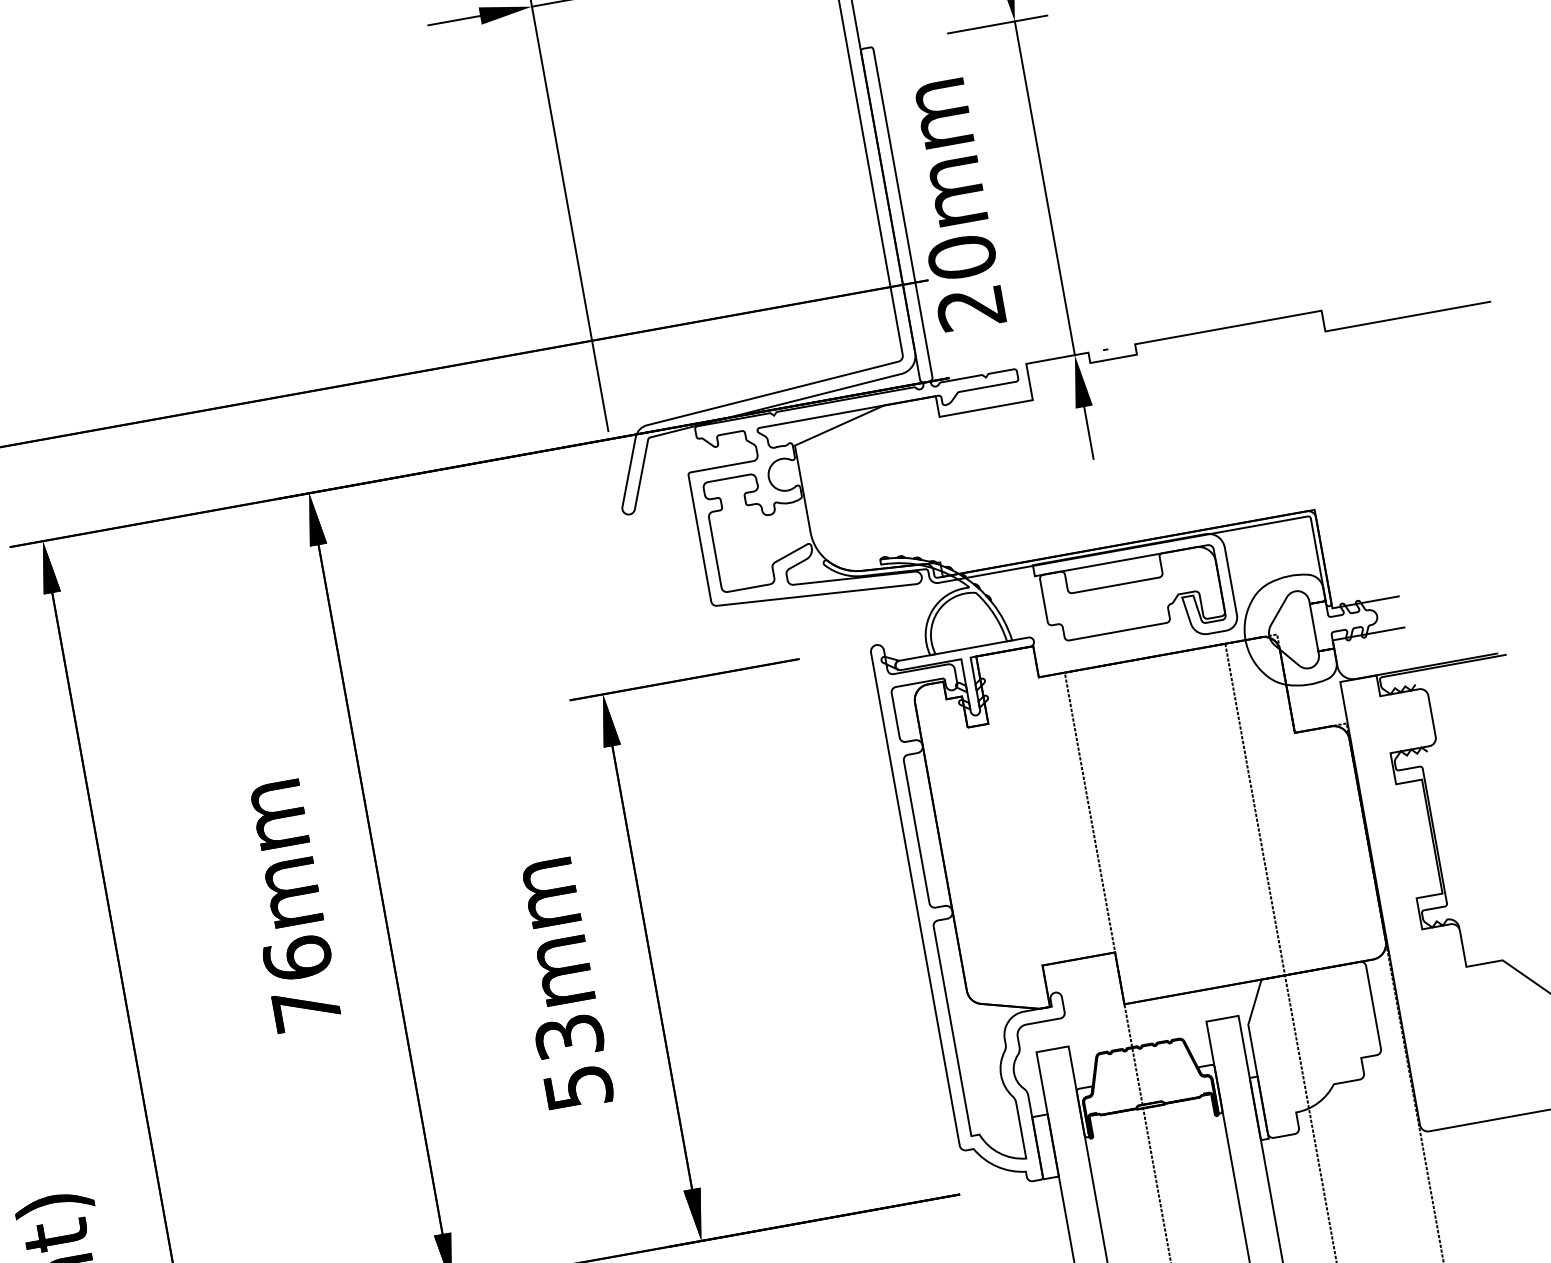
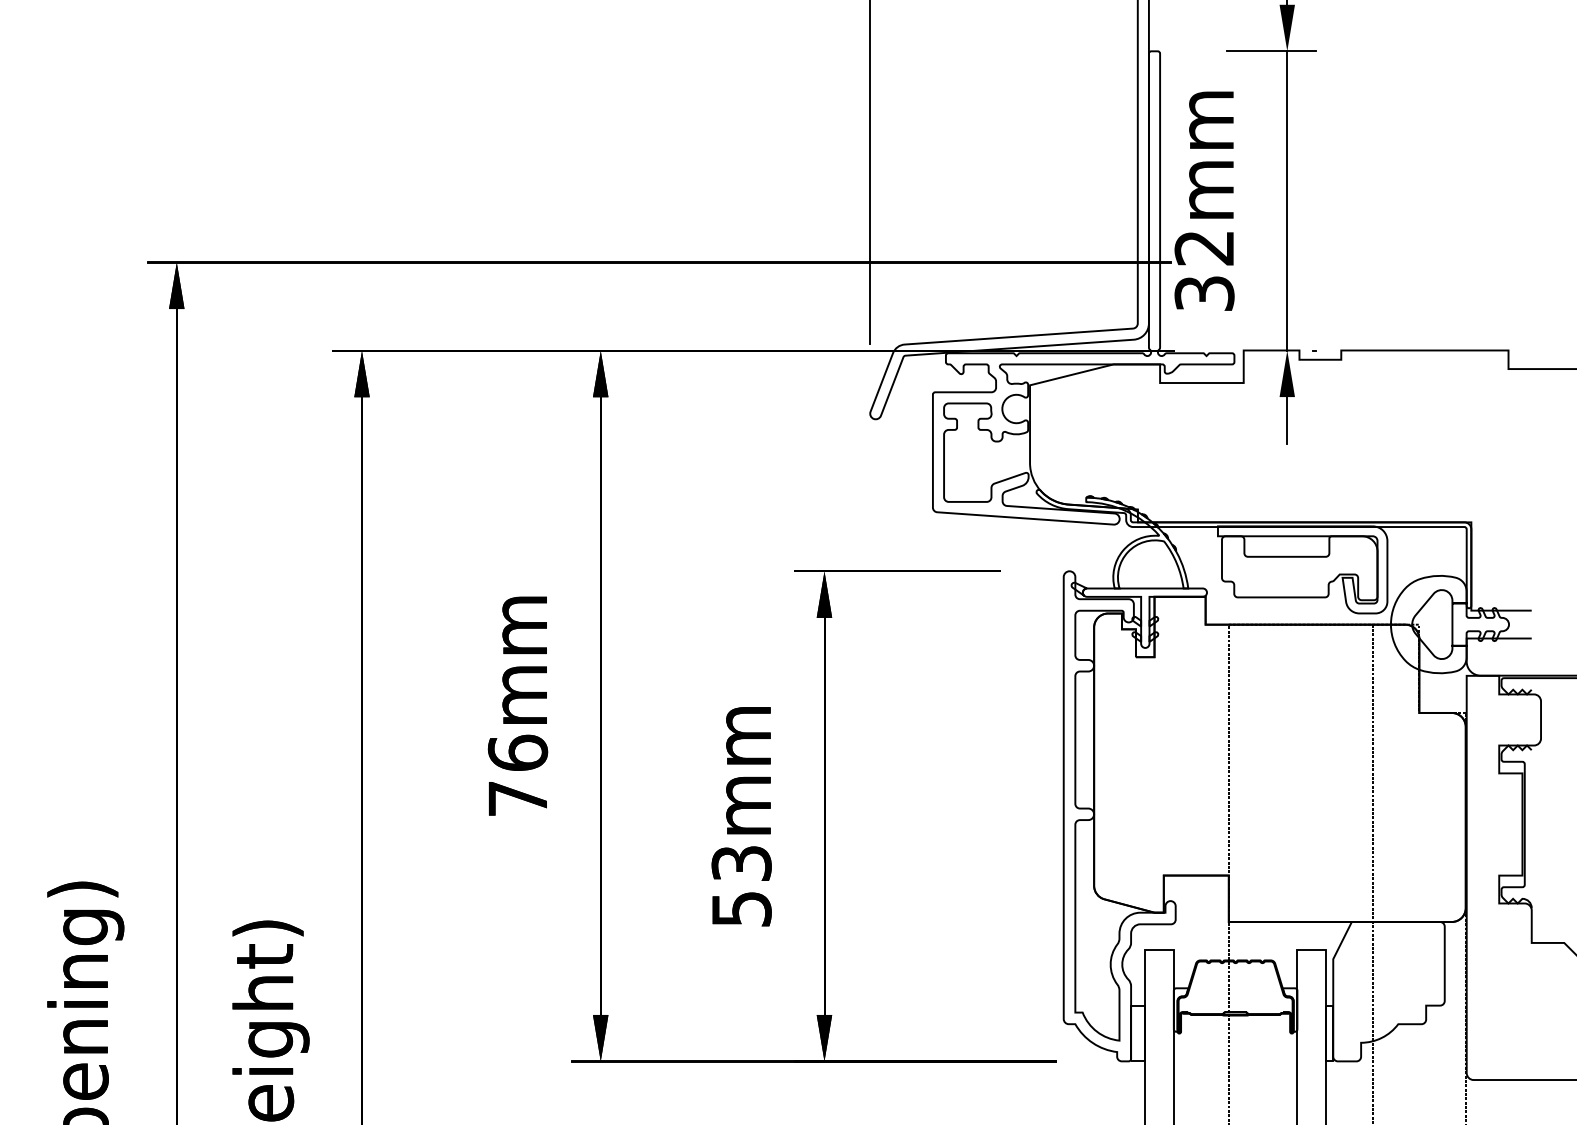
text: (966, 282) -> (1204, 270), 20mm -> 32mm

